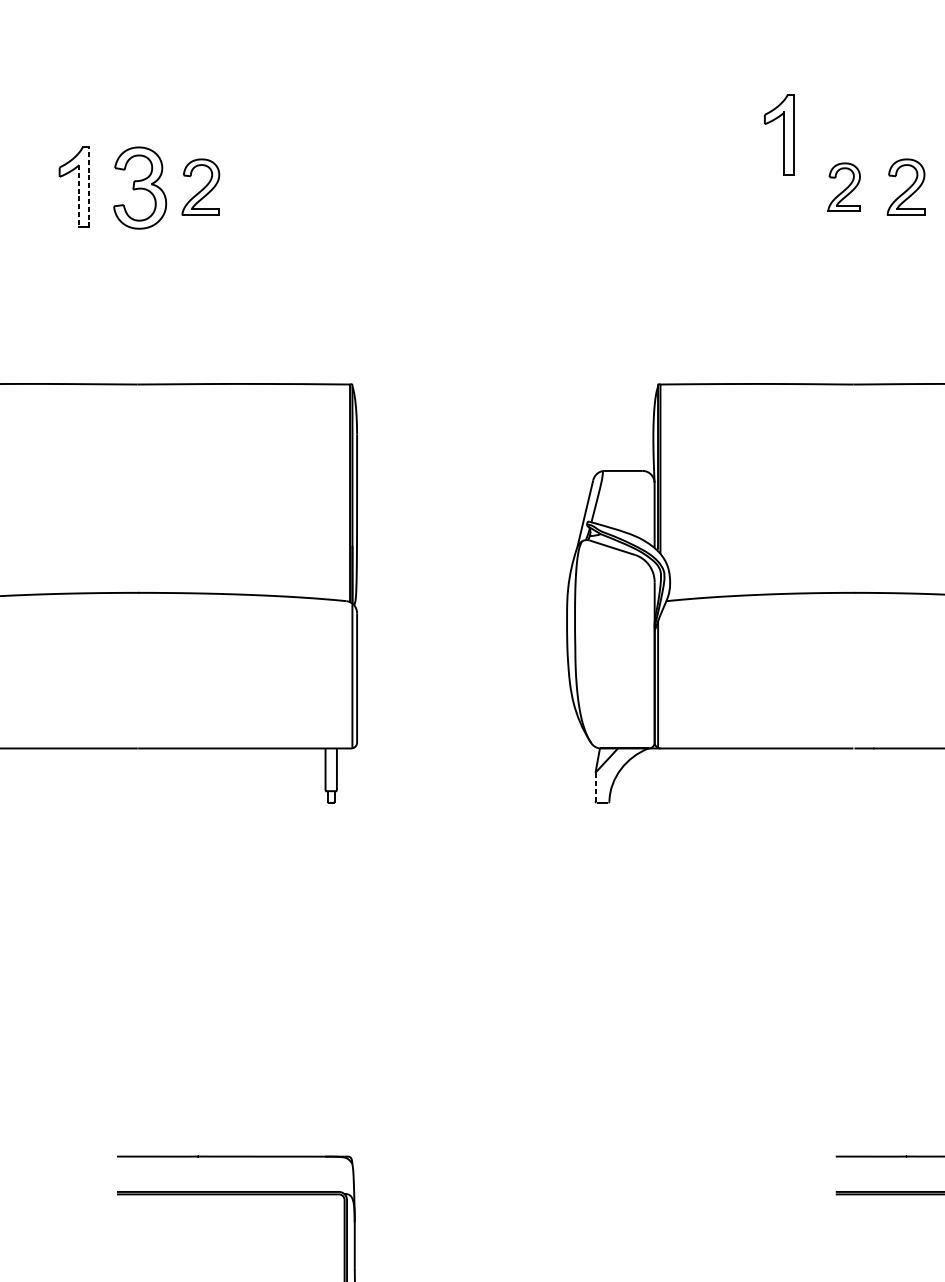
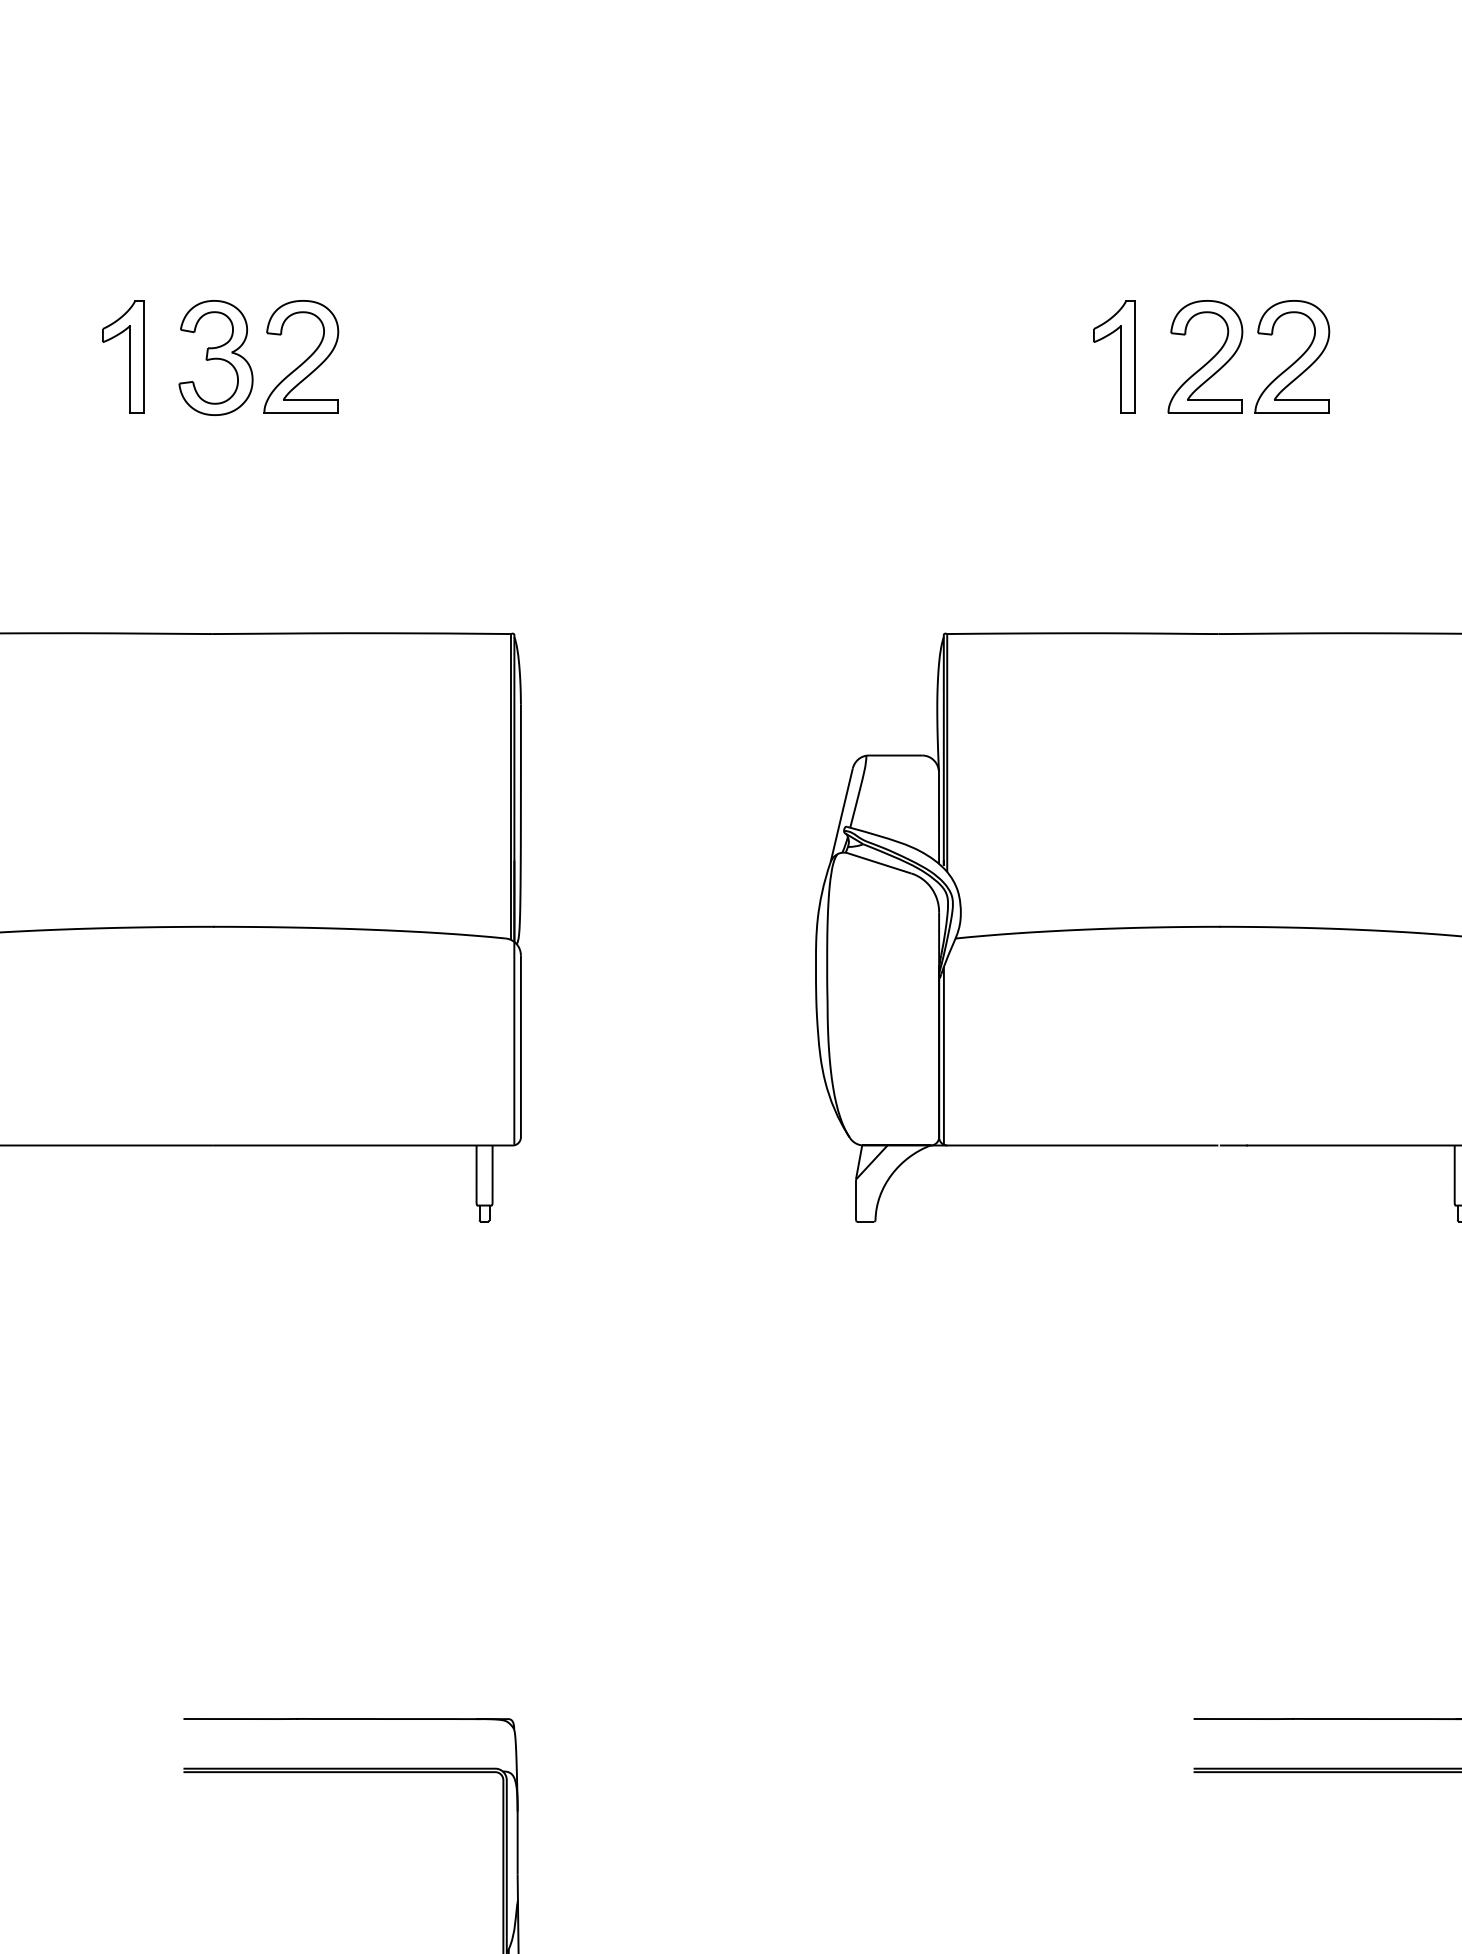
part: (779, 134) -> (1114, 356), moved
line: (89, 187) -> (144, 356), dashed -> solid
part: (200, 187) -> (301, 356), size x1.43
part: (844, 187) -> (1205, 356), size x1.67
part: (906, 187) -> (1292, 356), size x1.43
line: (79, 196) -> (130, 369), dashed -> solid
line: (595, 786) -> (855, 1199), dashed -> solid

